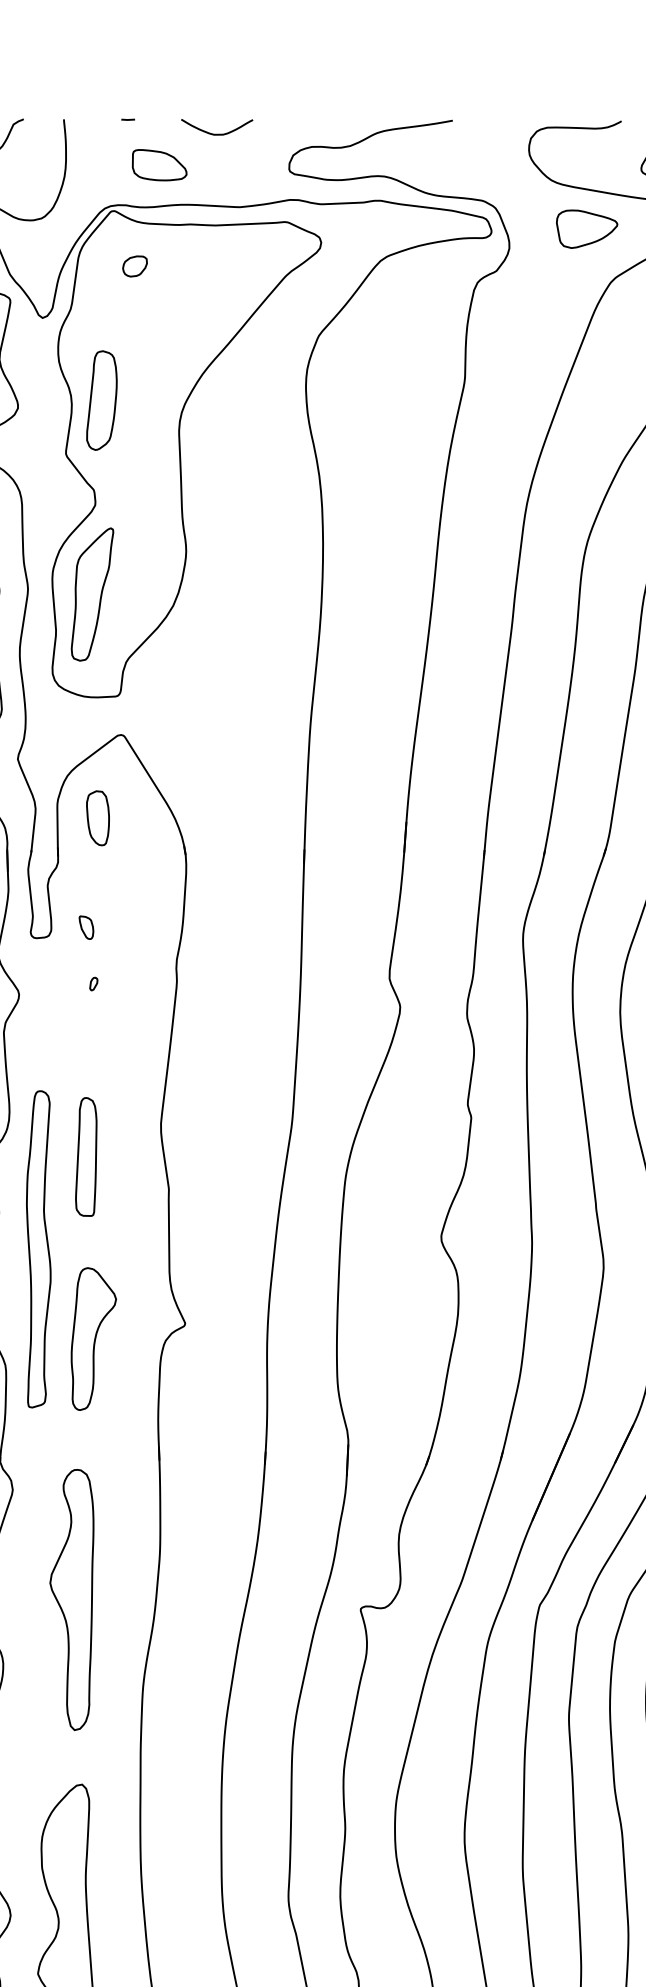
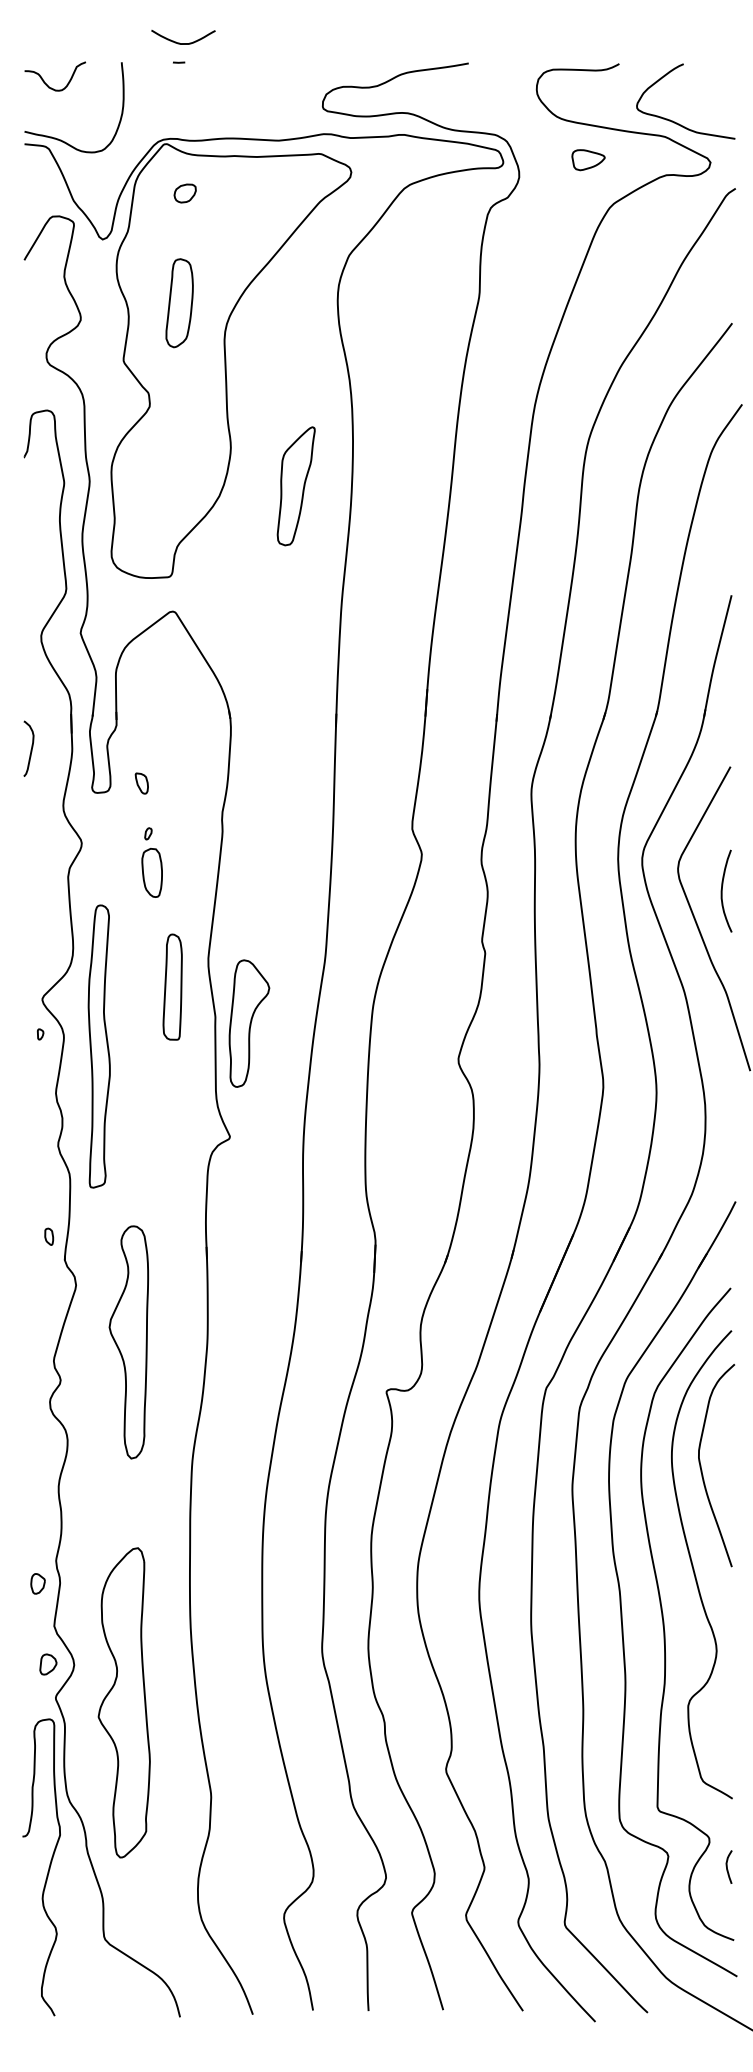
curve: (217, 134) -> (183, 43), moved
part: (160, 164) -> (207, 102), removed
part: (587, 228) -> (588, 159), size x0.6
part: (101, 400) -> (179, 303), moved
part: (91, 594) -> (295, 486), moved
part: (97, 817) -> (151, 872), moved
part: (86, 1156) -> (172, 986), moved
part: (37, 1249) -> (98, 1046), moved
part: (93, 1338) -> (249, 1023), moved
part: (71, 1600) -> (128, 1342), moved

